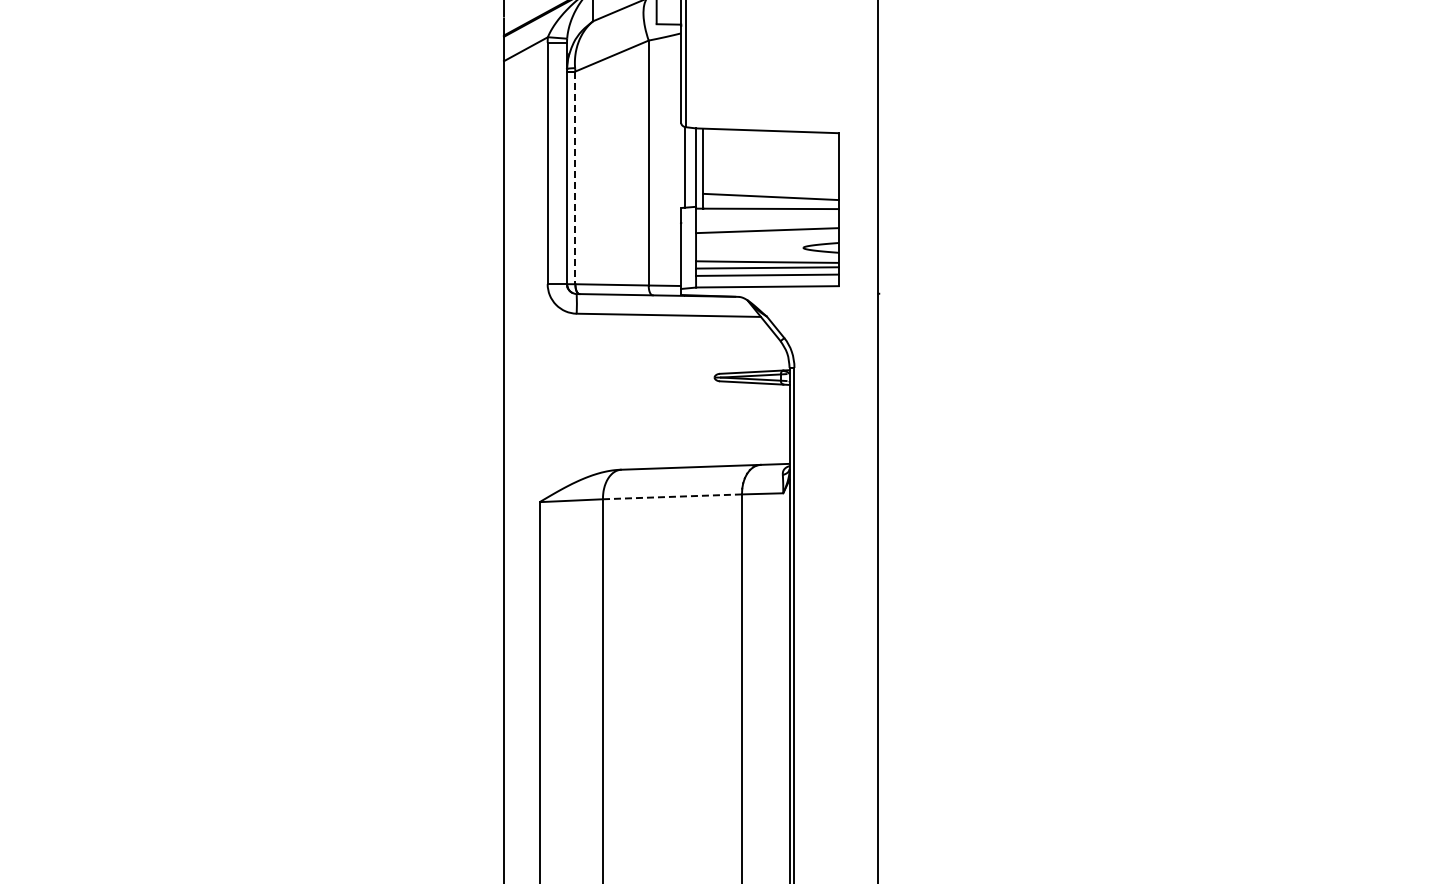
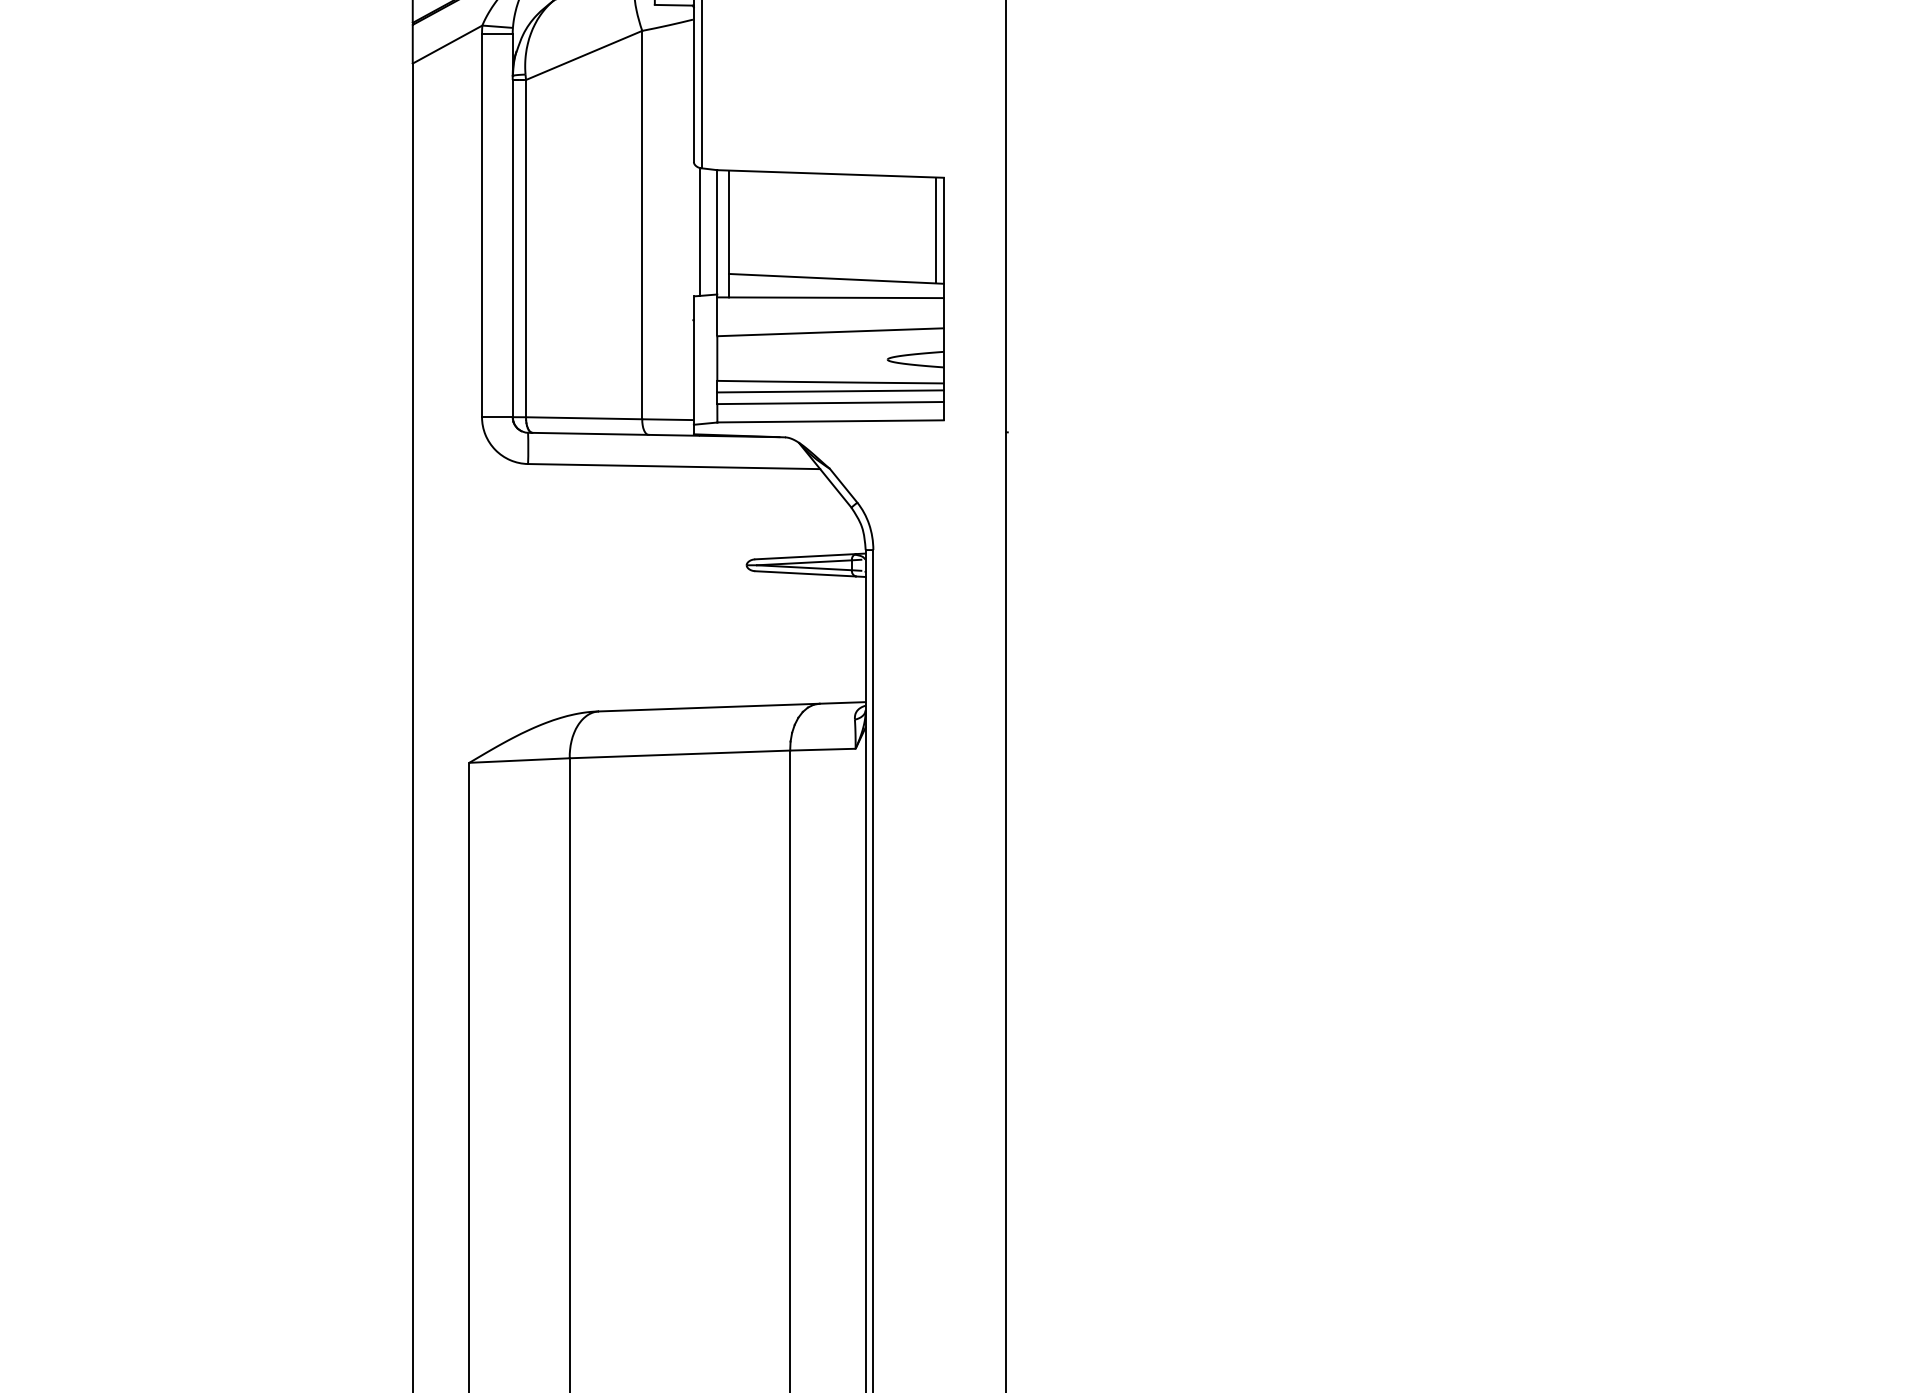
line: (833, 166) -> (935, 230), added
line: (575, 178) -> (526, 249), dashed -> solid
line: (672, 496) -> (679, 753), dashed -> solid

